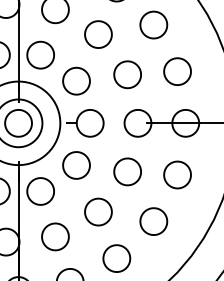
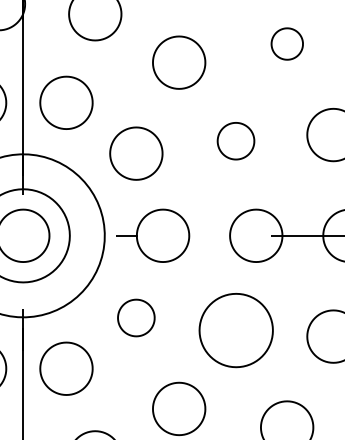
part: (153, 24) -> (286, 42), size x0.6
part: (127, 74) -> (235, 140), size x0.7
part: (76, 165) -> (136, 318), size x0.7
part: (127, 171) -> (235, 329), size x1.4

